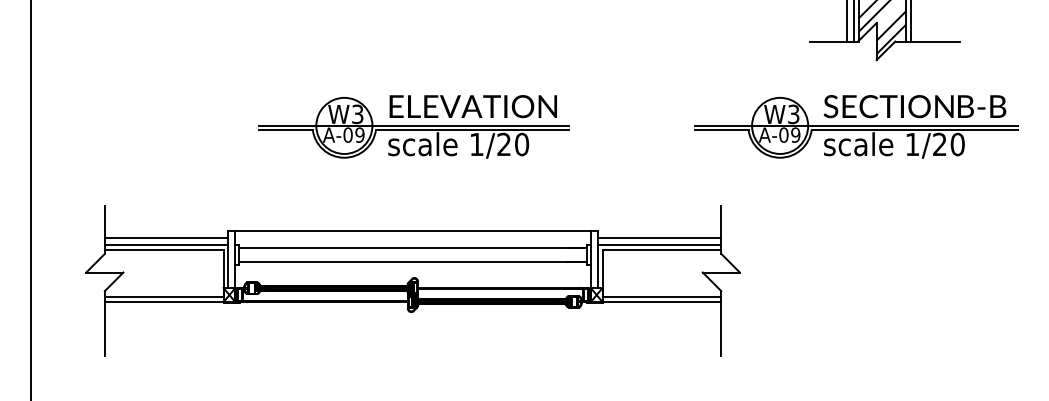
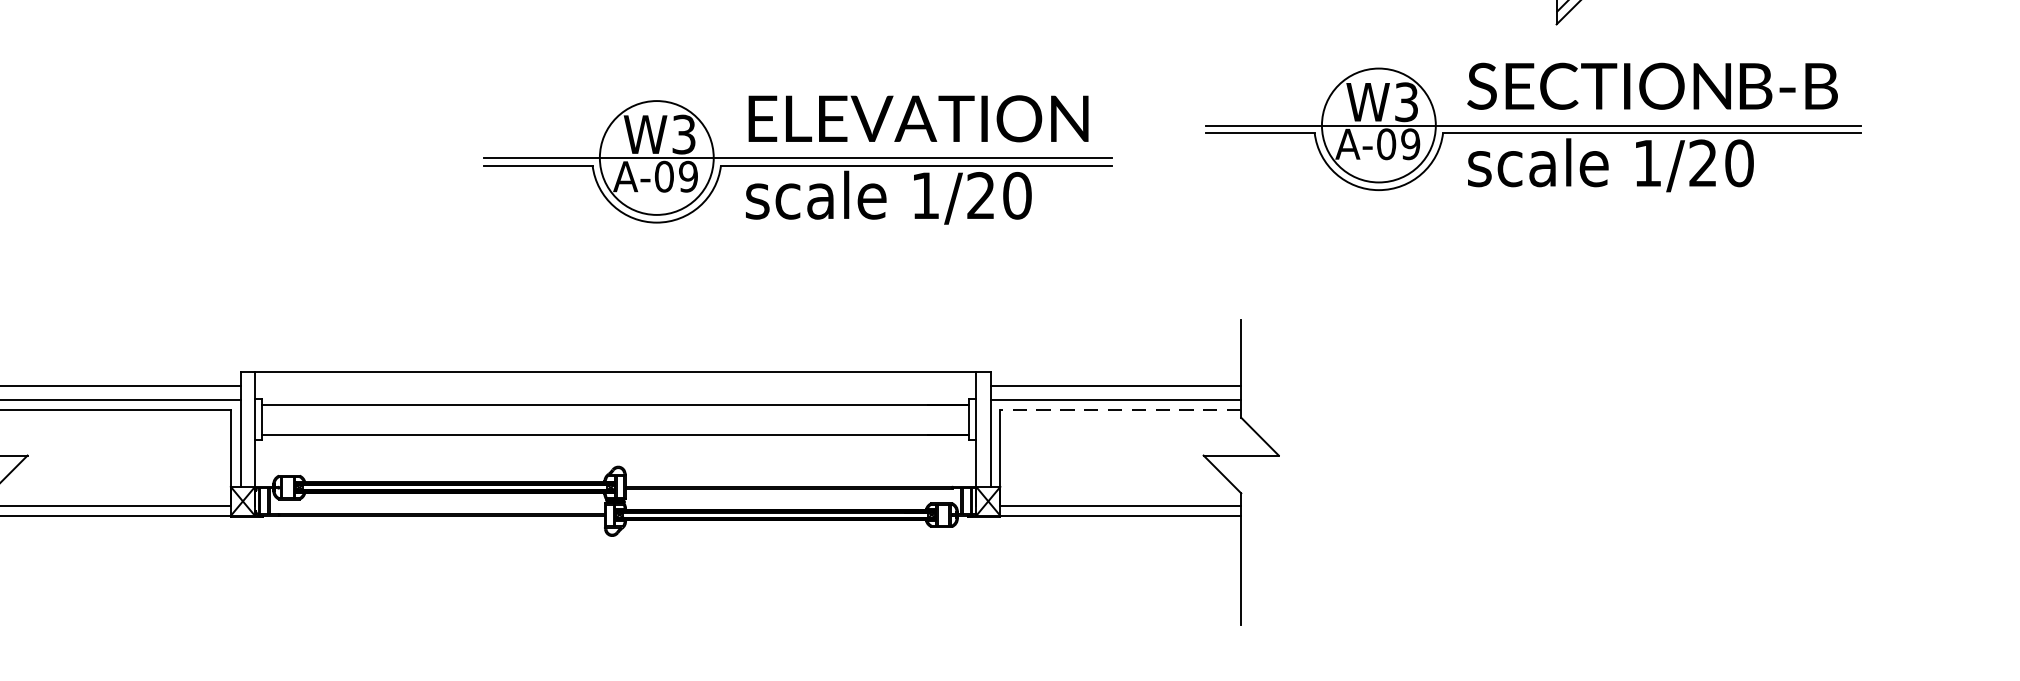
part: (413, 126) -> (797, 159), moved
part: (856, 126) -> (1533, 126), moved
line: (661, 250) -> (1119, 410), solid -> dashed

